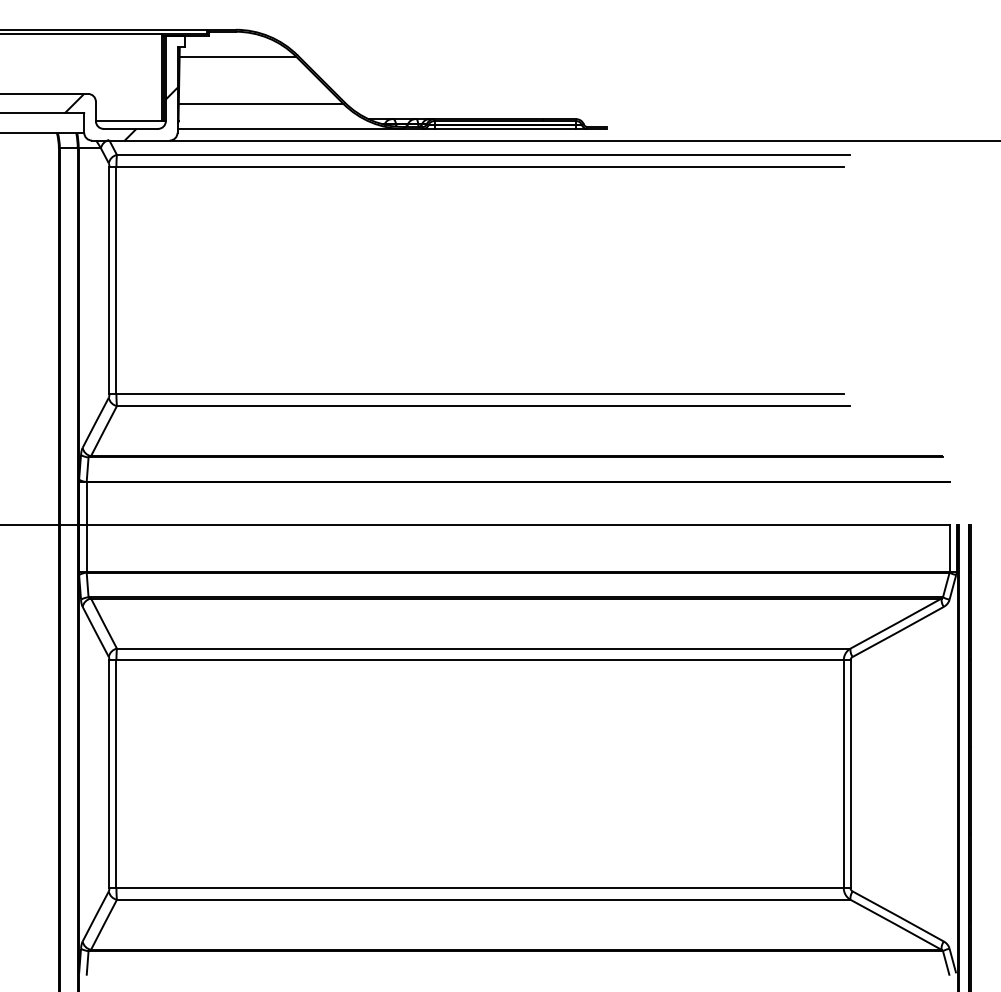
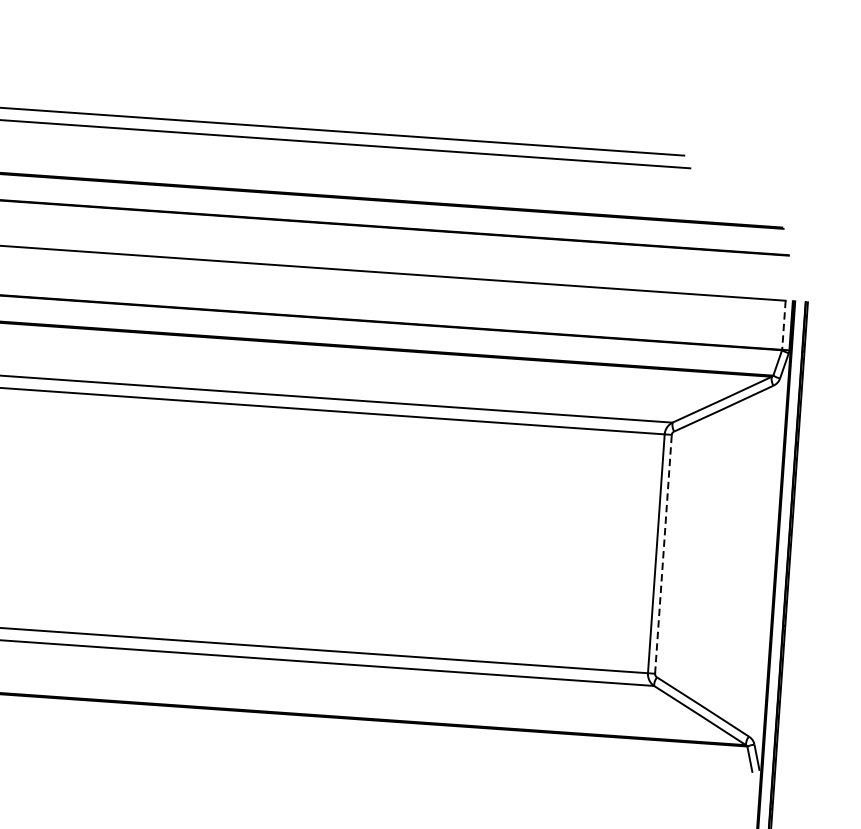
line: (949, 549) -> (783, 325), solid -> dashed
line: (850, 774) -> (663, 554), solid -> dashed

